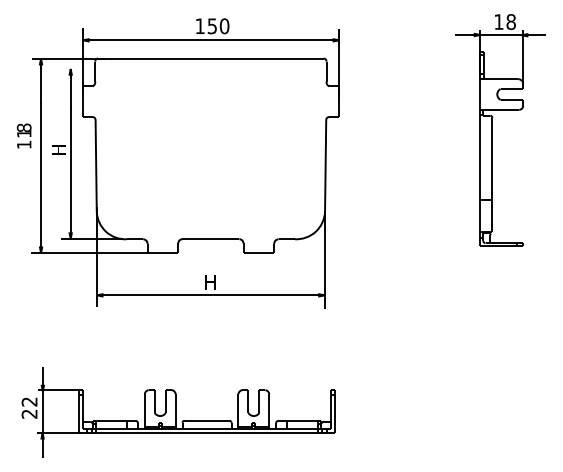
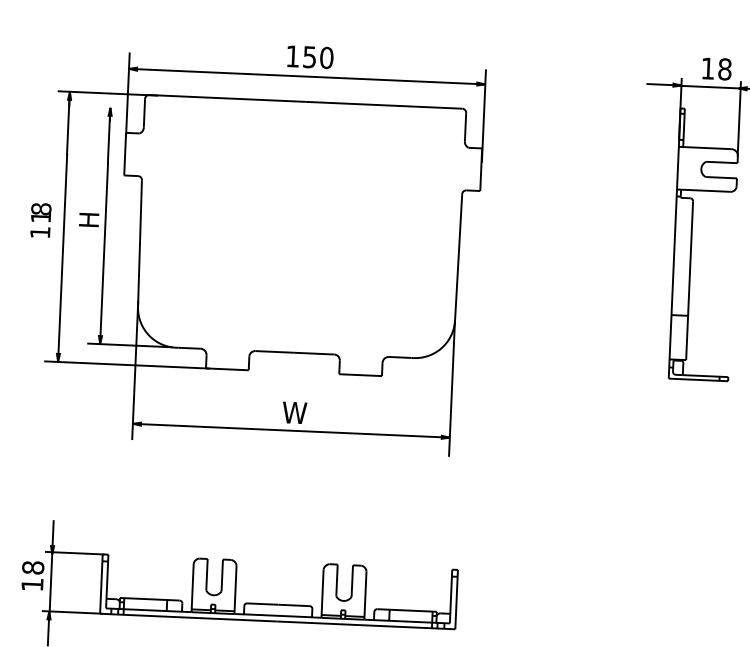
text: (23, 135) -> (39, 219), moved
text: (212, 282) -> (294, 413), H -> W
text: (29, 407) -> (32, 575), 22 -> 18

